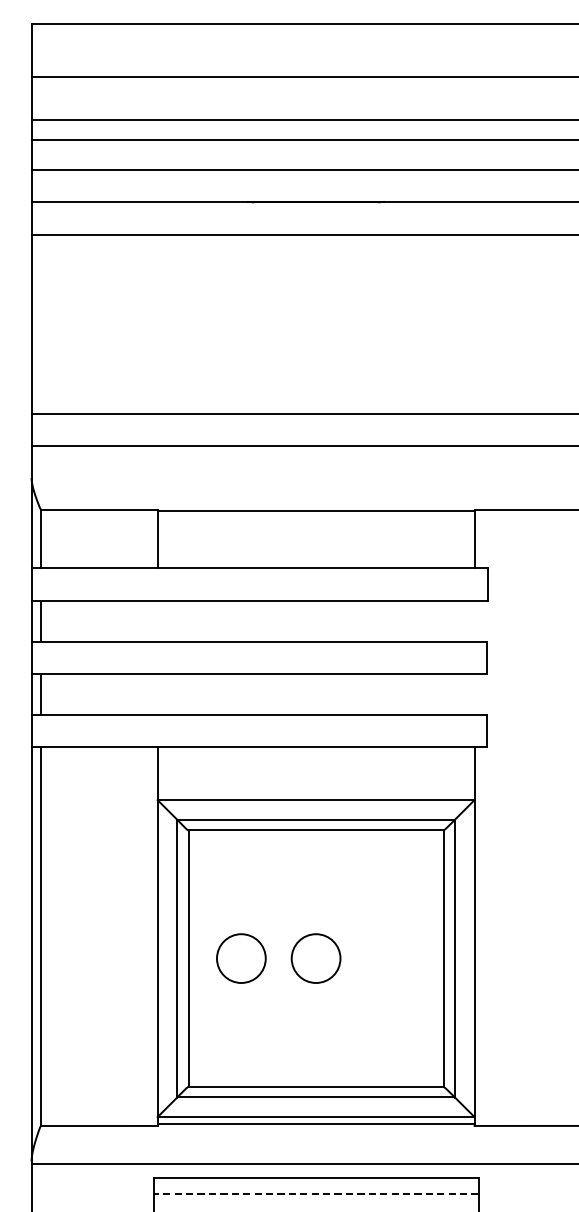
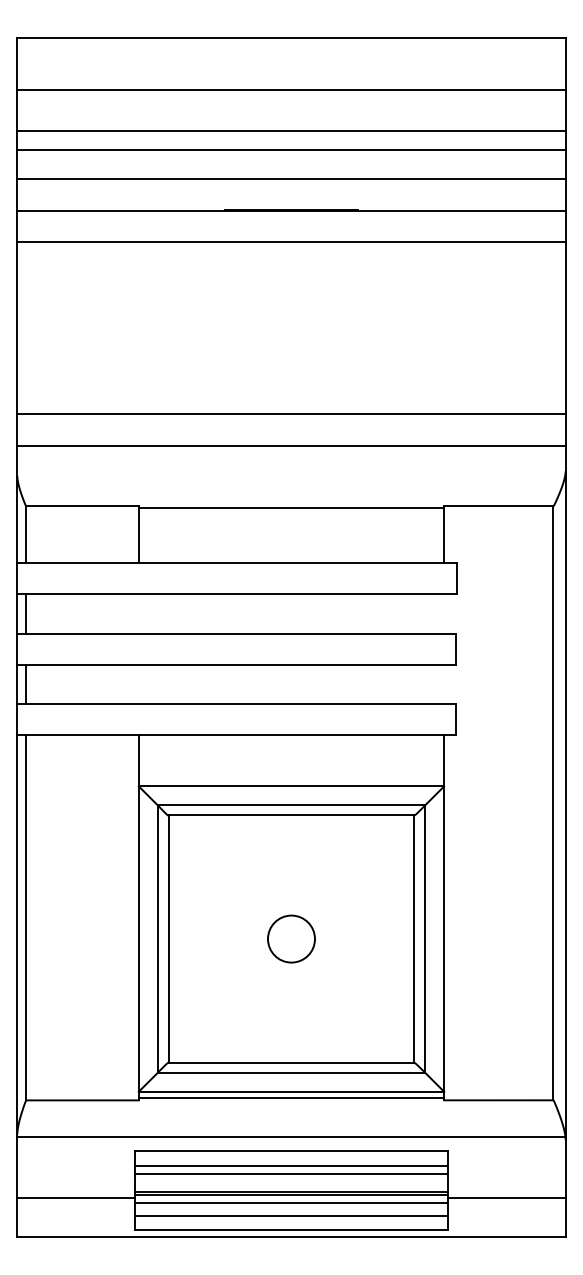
circle: (241, 957) -> (219, 938), removed
line: (316, 1194) -> (291, 1166), dashed -> solid
line: (316, 1201) -> (291, 1173), added

